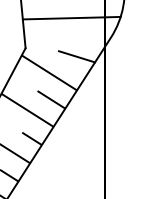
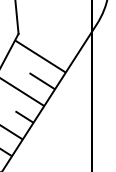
line: (71, 17) -> (60, 5), removed
line: (76, 56) -> (65, 41), removed

